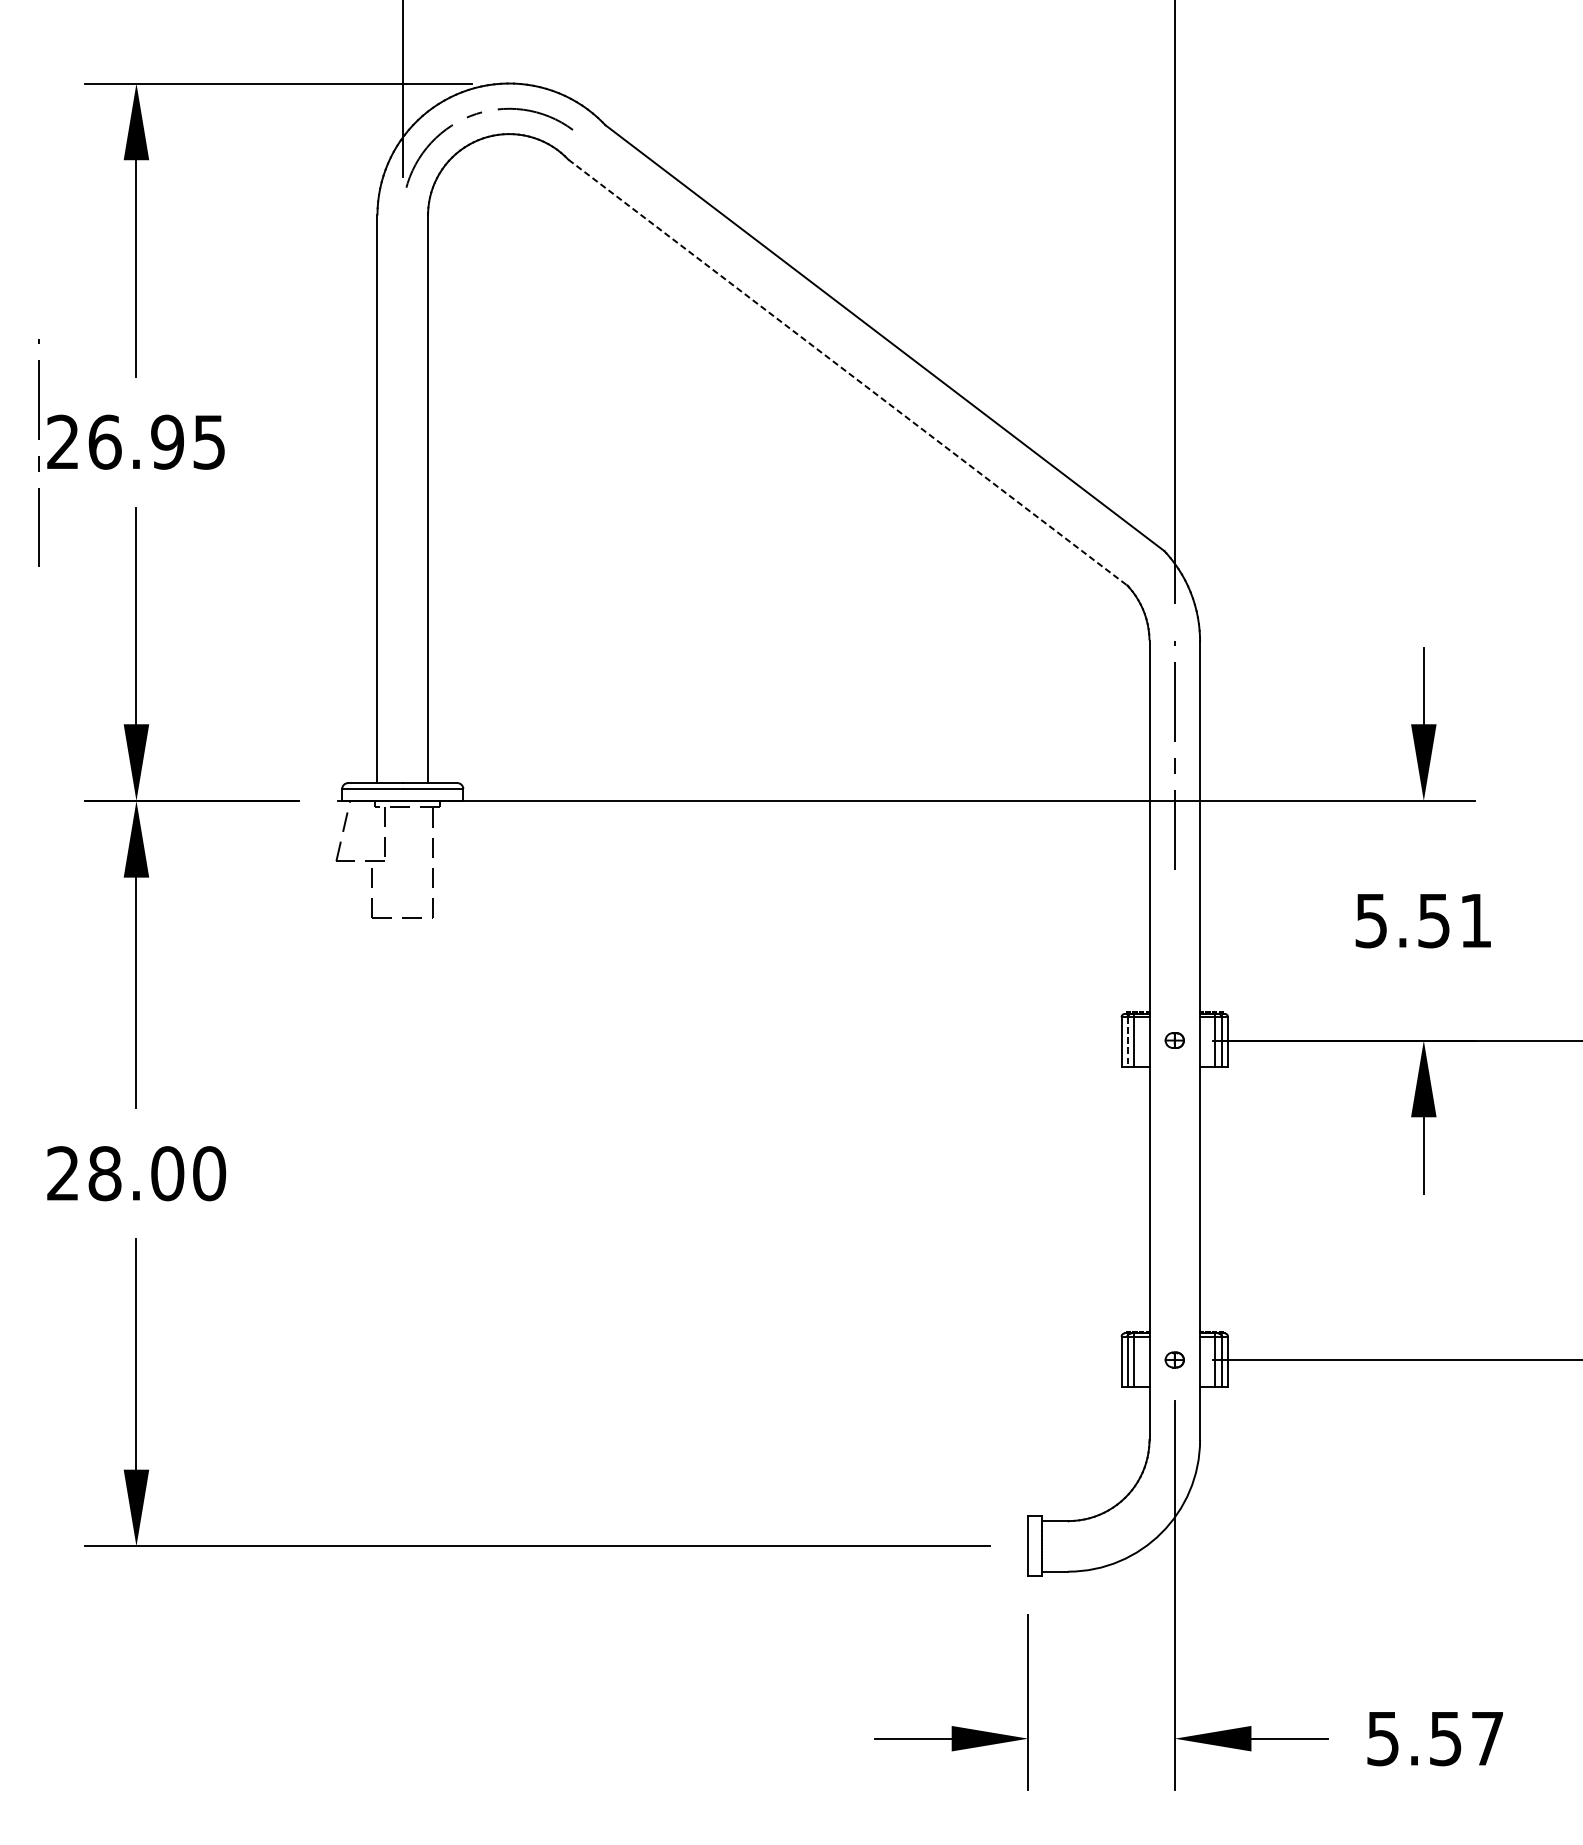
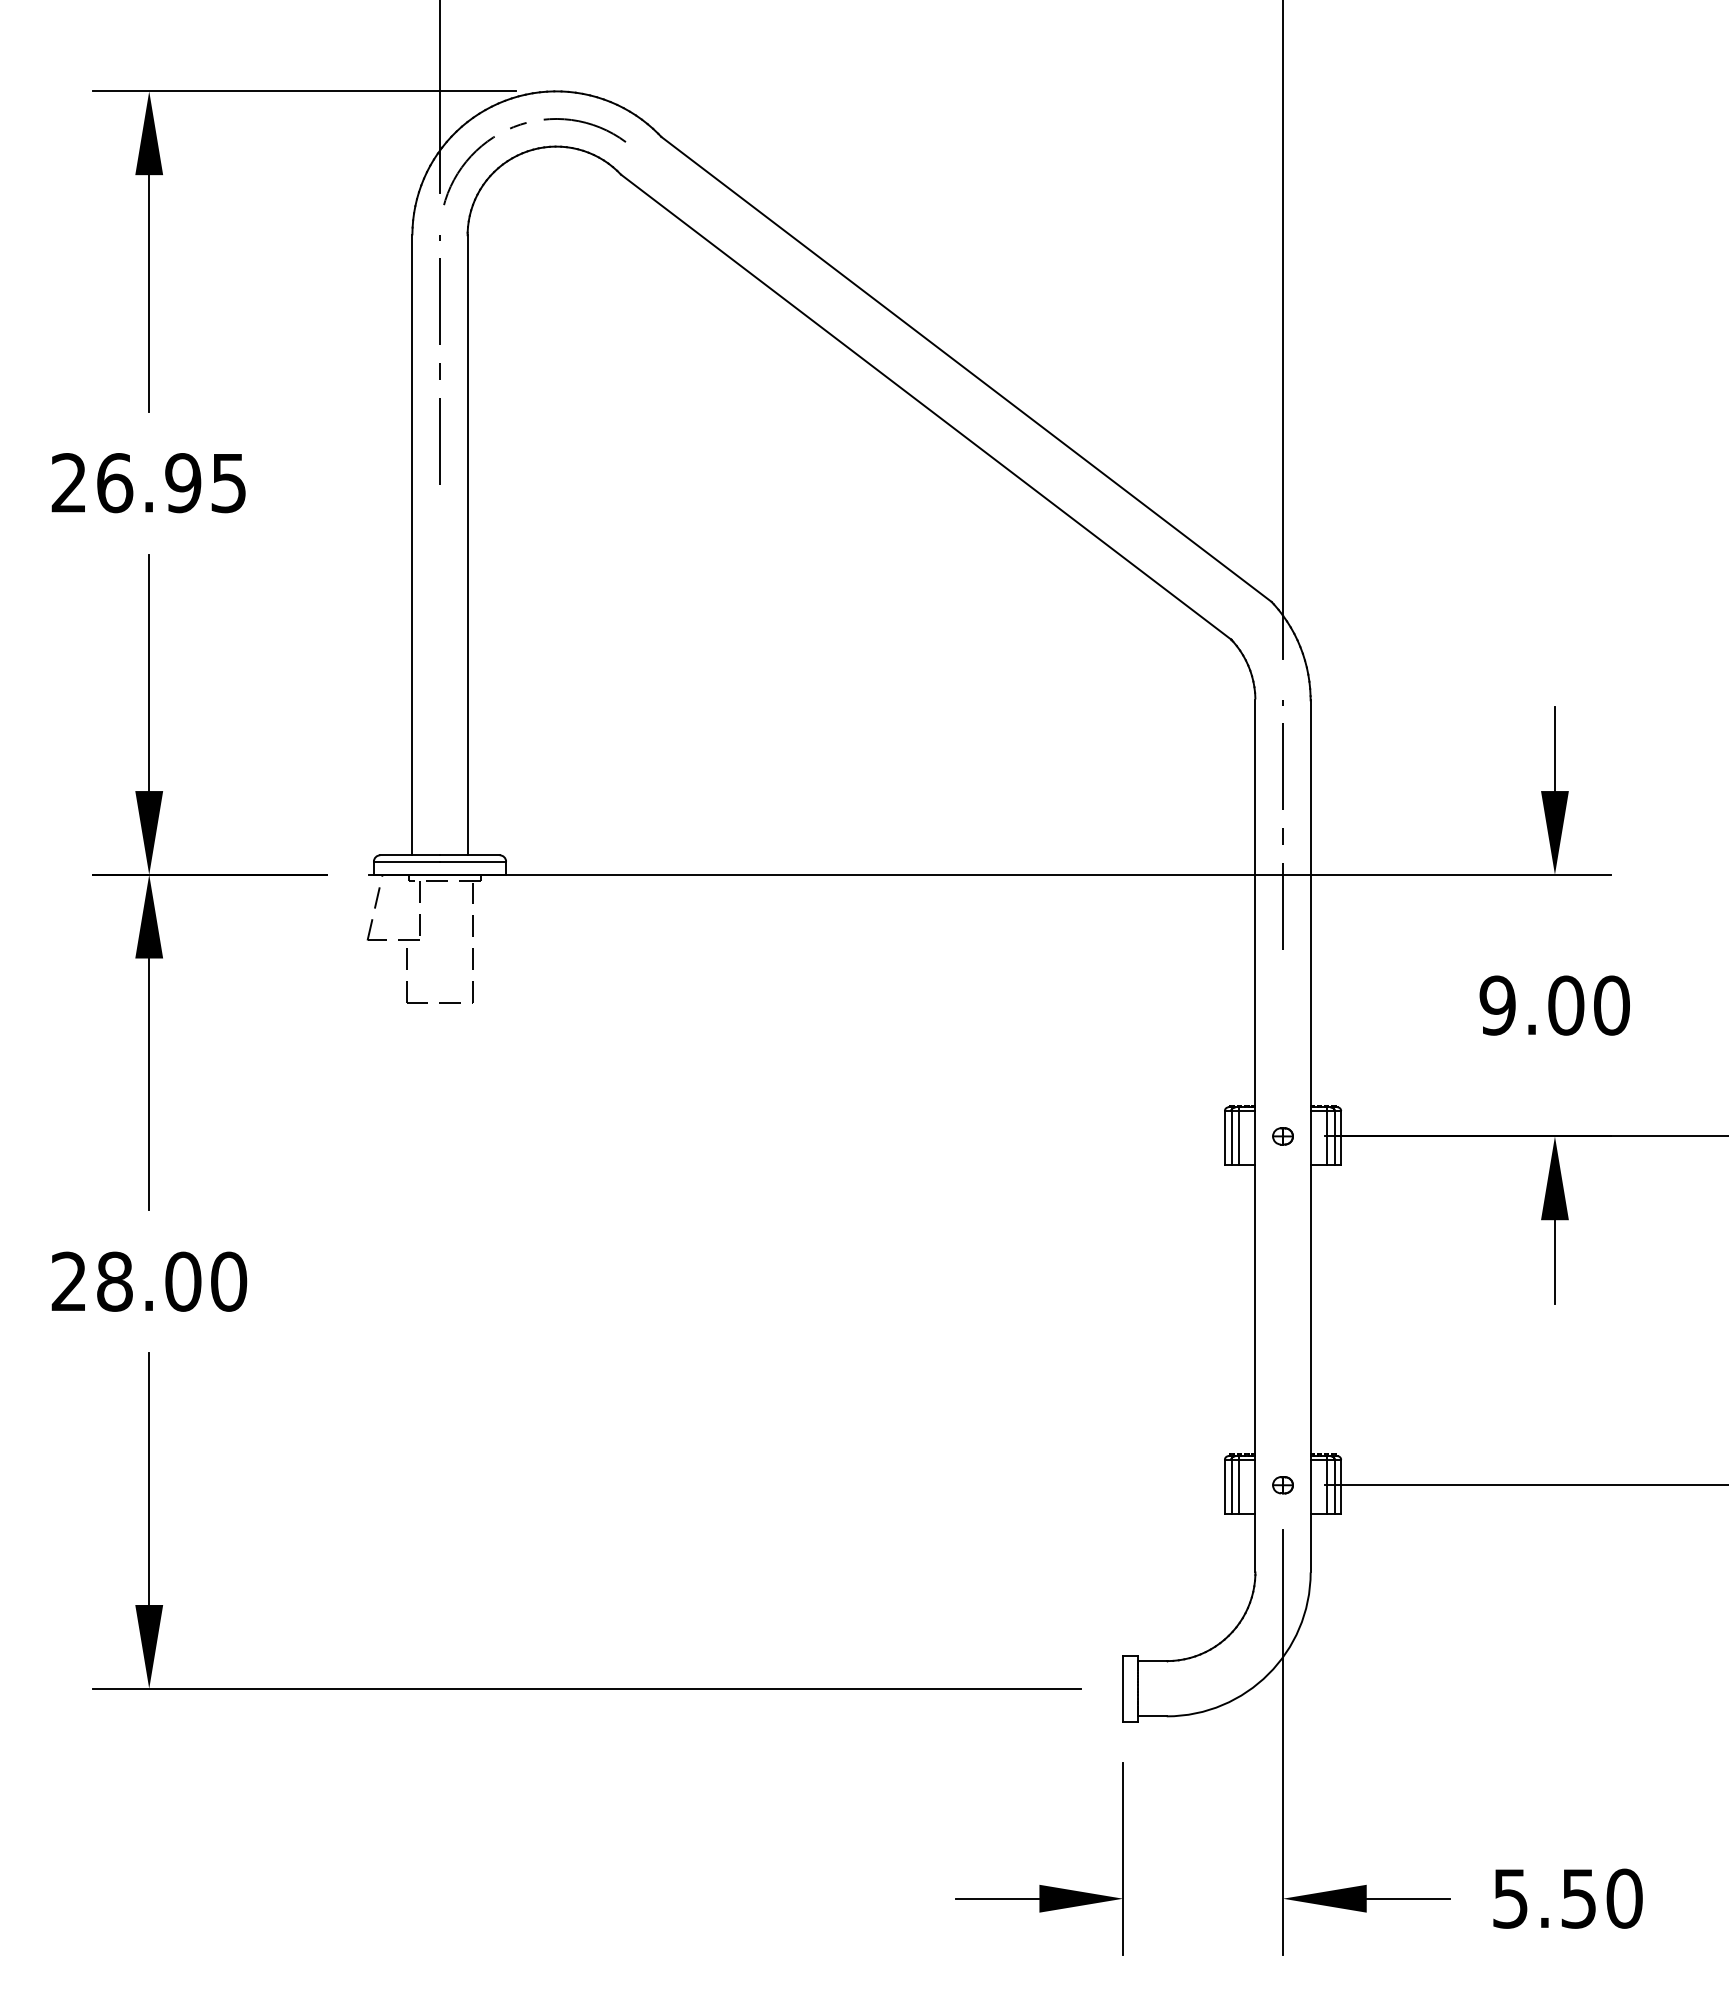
line: (848, 373) -> (926, 407), dashed -> solid
line: (38, 456) -> (439, 363), moved
text: (1423, 920) -> (1554, 1005), 5.51 -> 9.00
line: (1127, 1042) -> (1231, 1138), dashed -> solid
text: (1487, 1738) -> (1624, 1898), 5.57 -> 5.50

